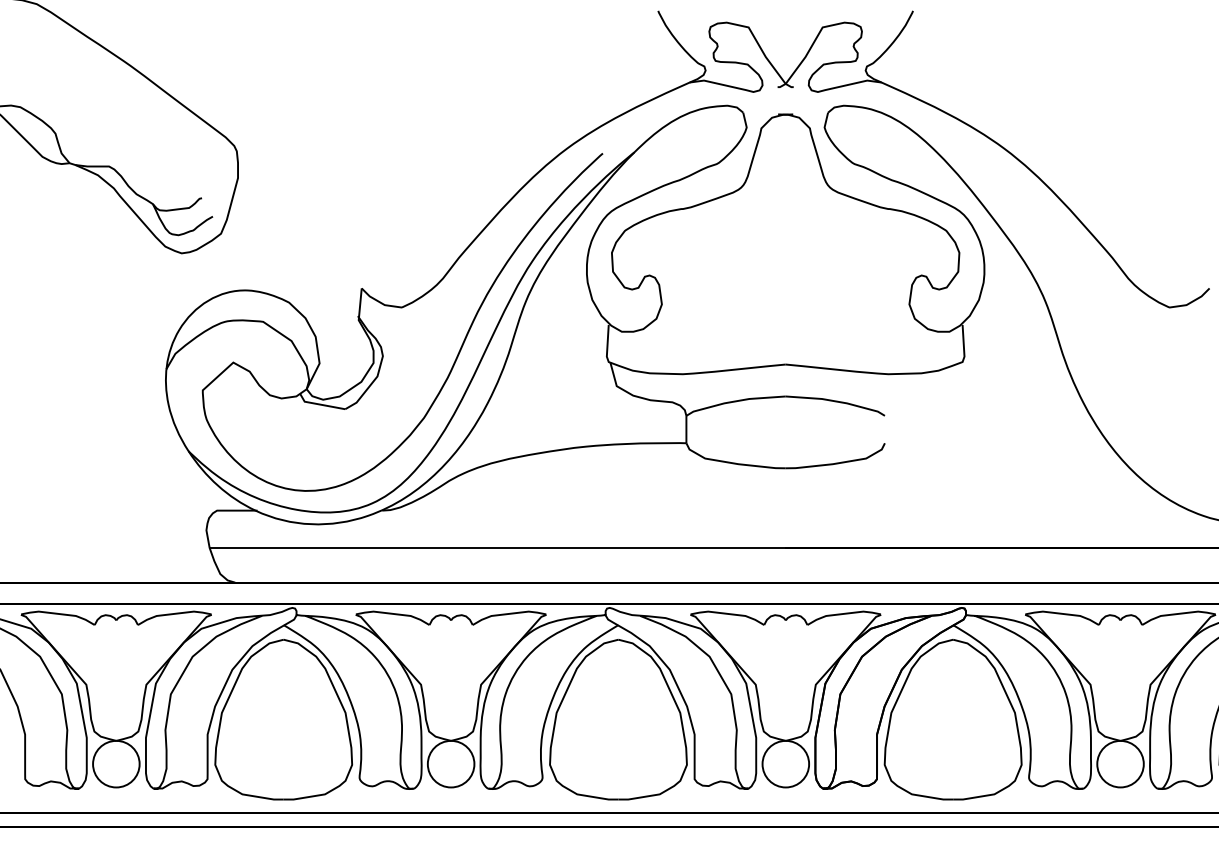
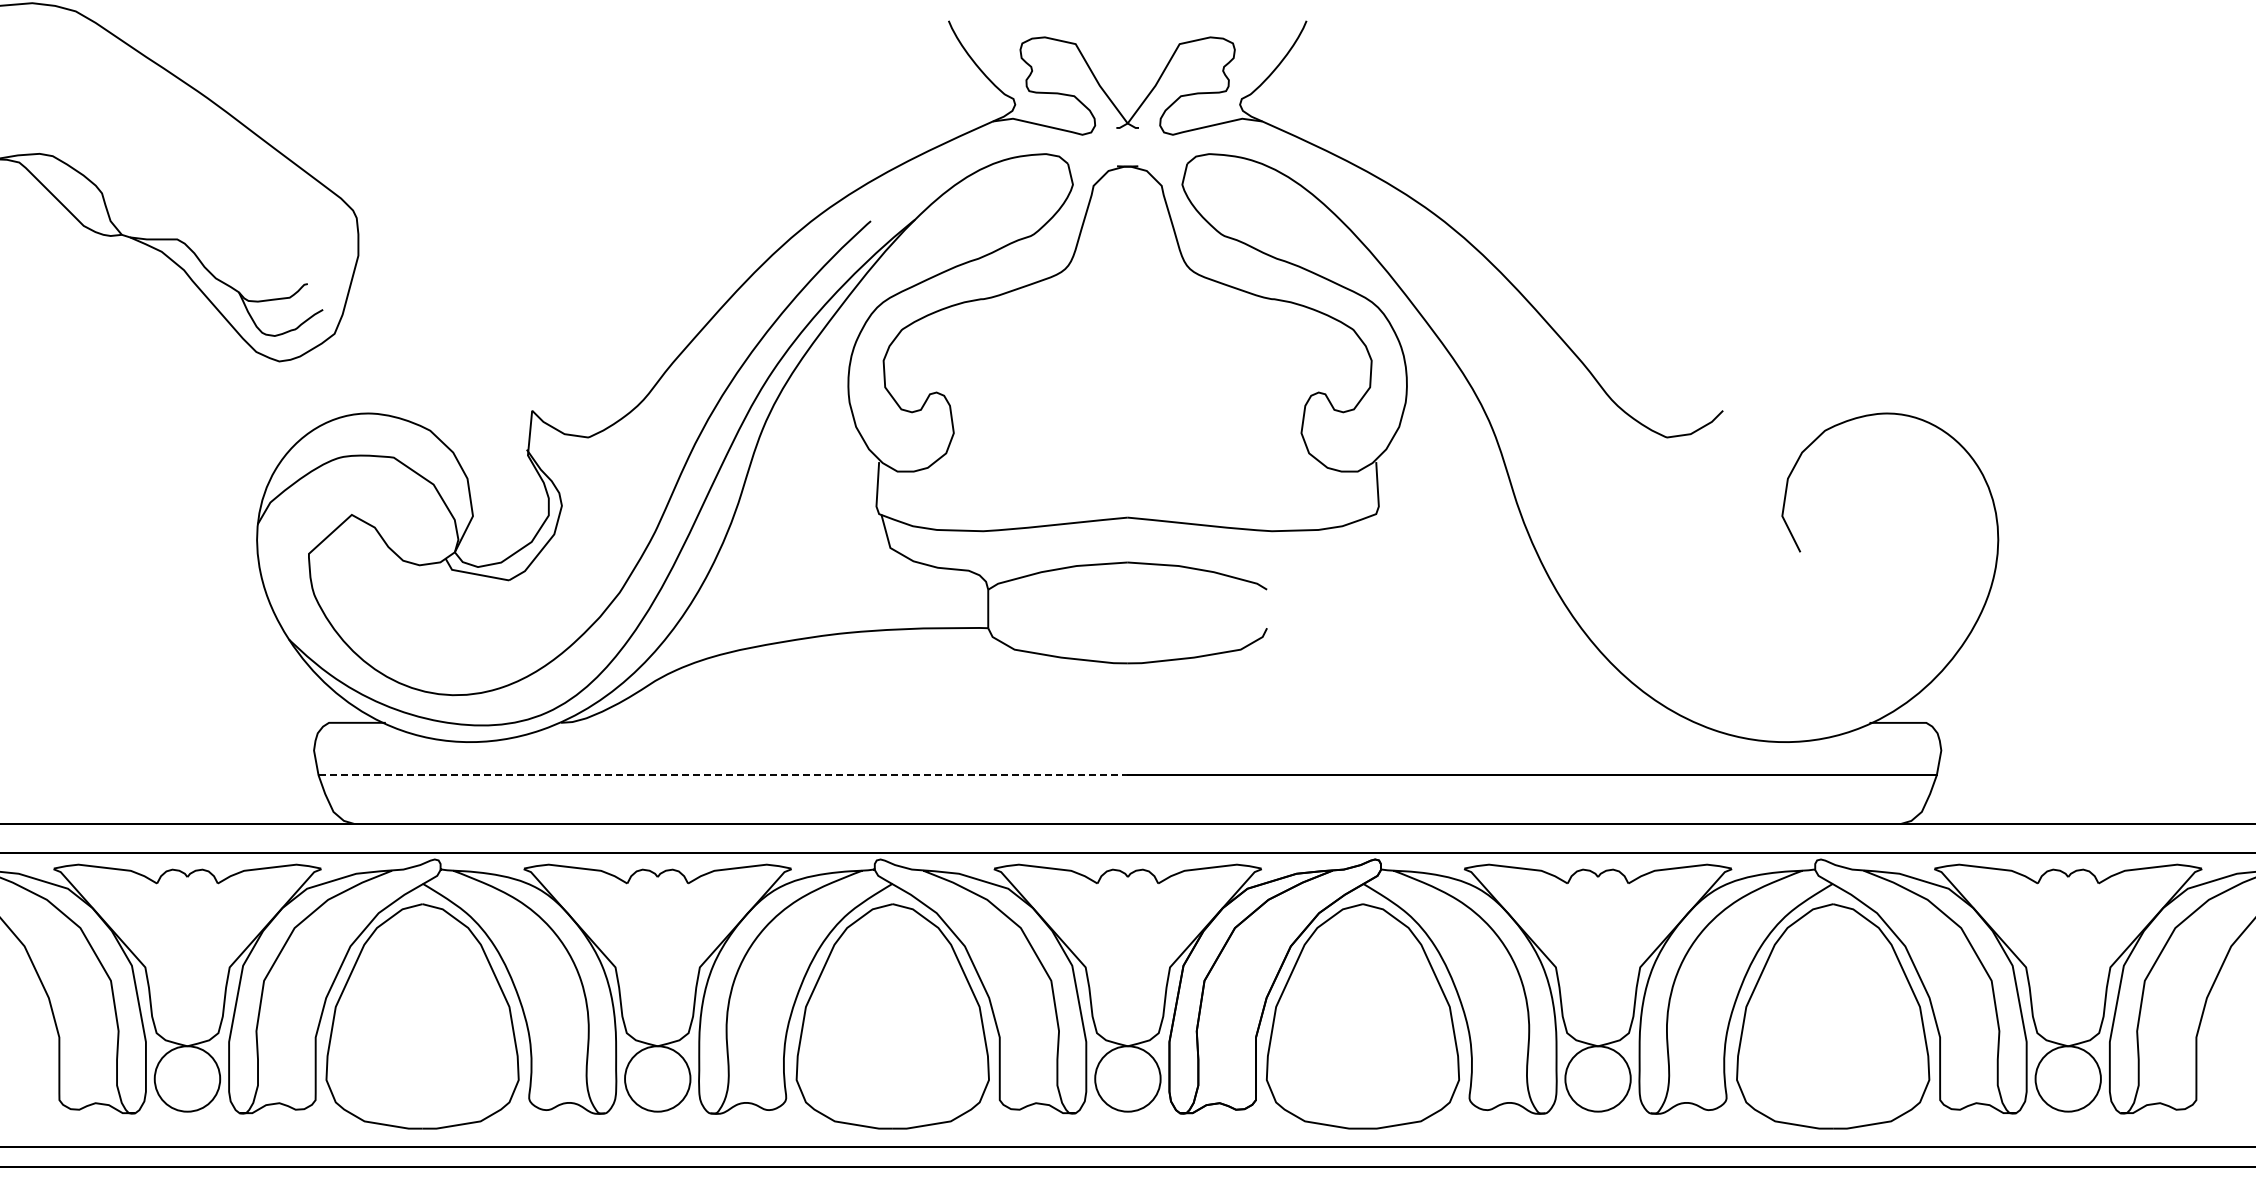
line: (499, 548) -> (725, 775), solid -> dashed

